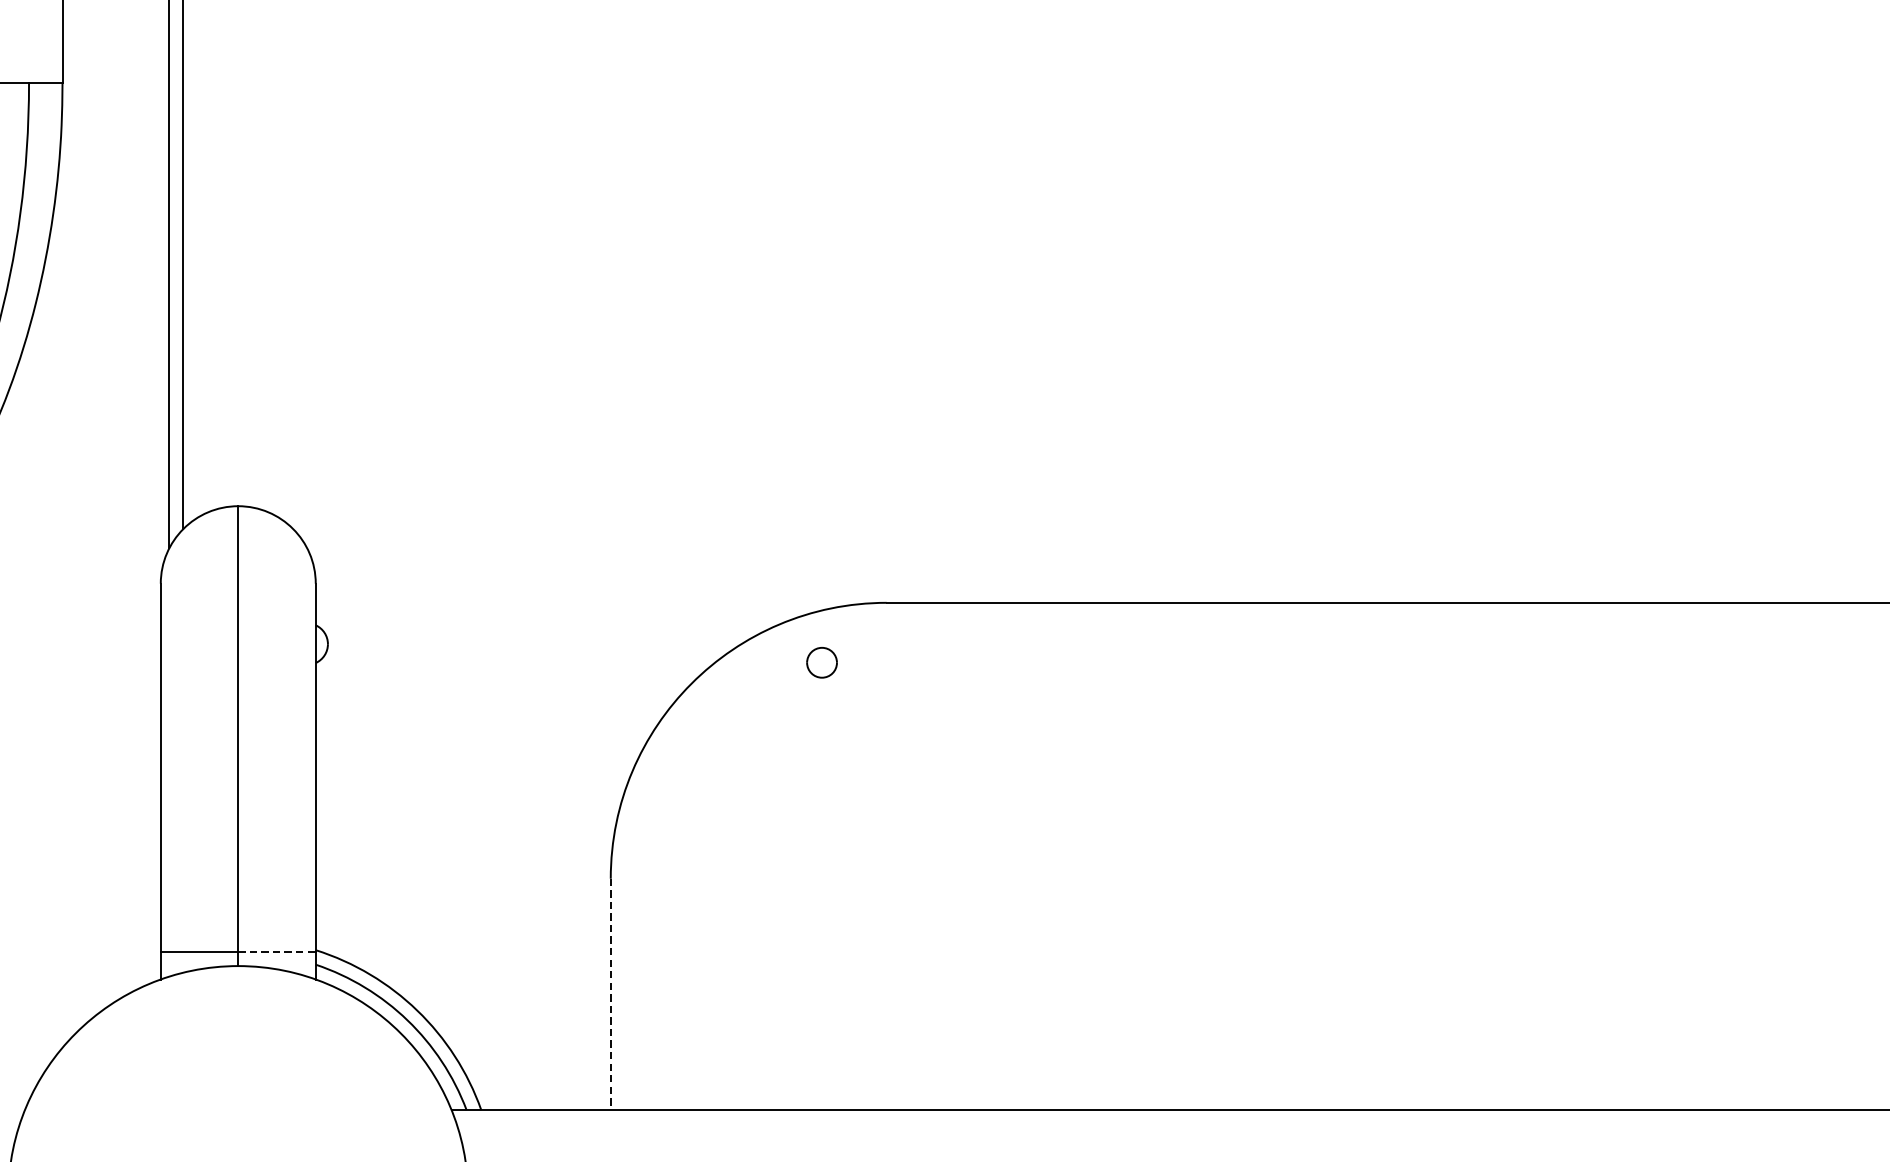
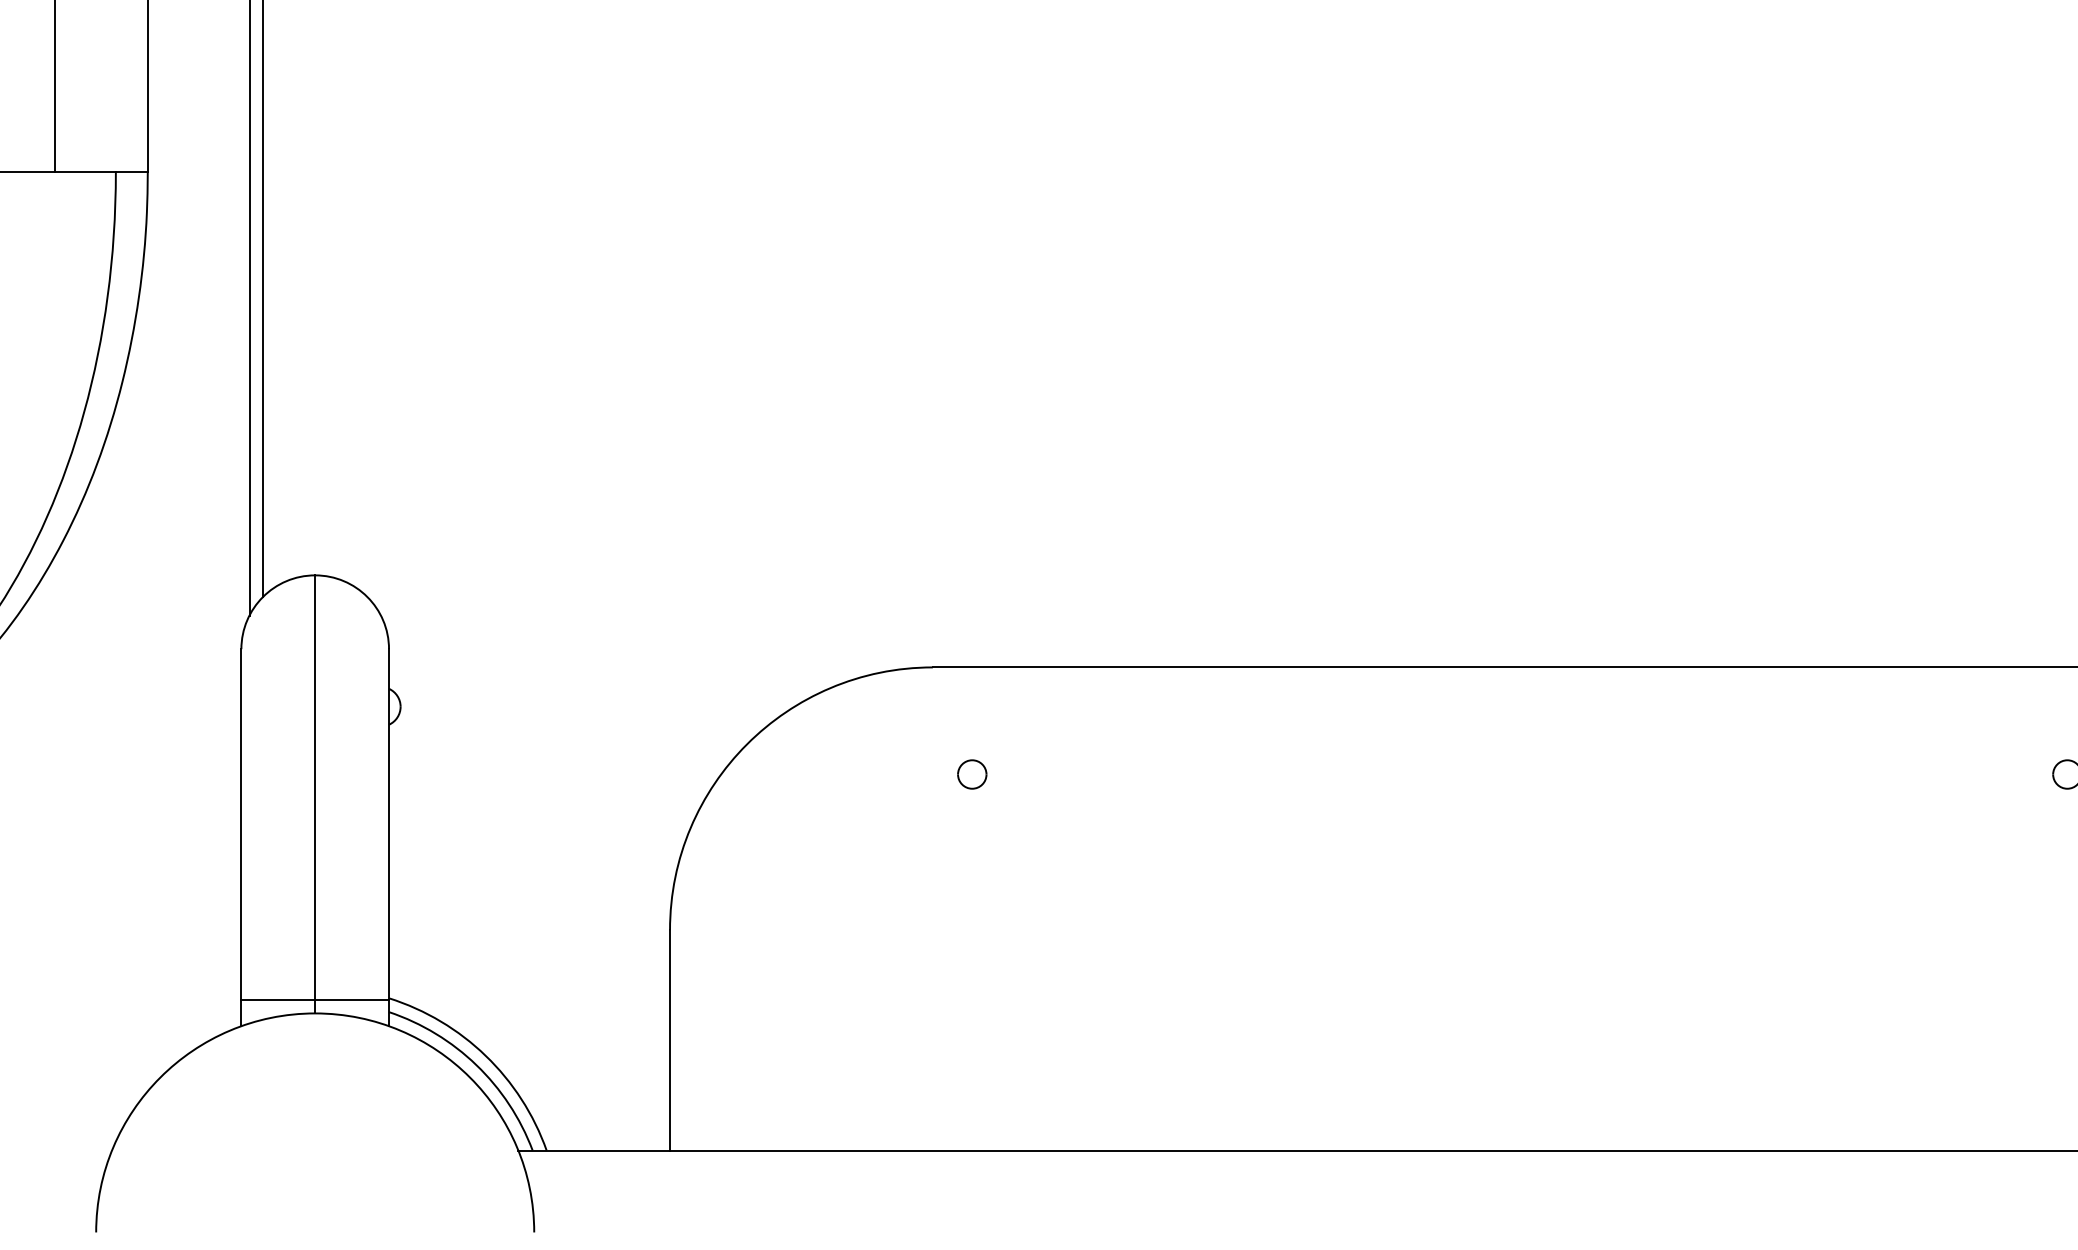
part: (822, 662) -> (972, 774), moved
line: (277, 951) -> (352, 999), dashed -> solid
line: (611, 994) -> (670, 1040), dashed -> solid

